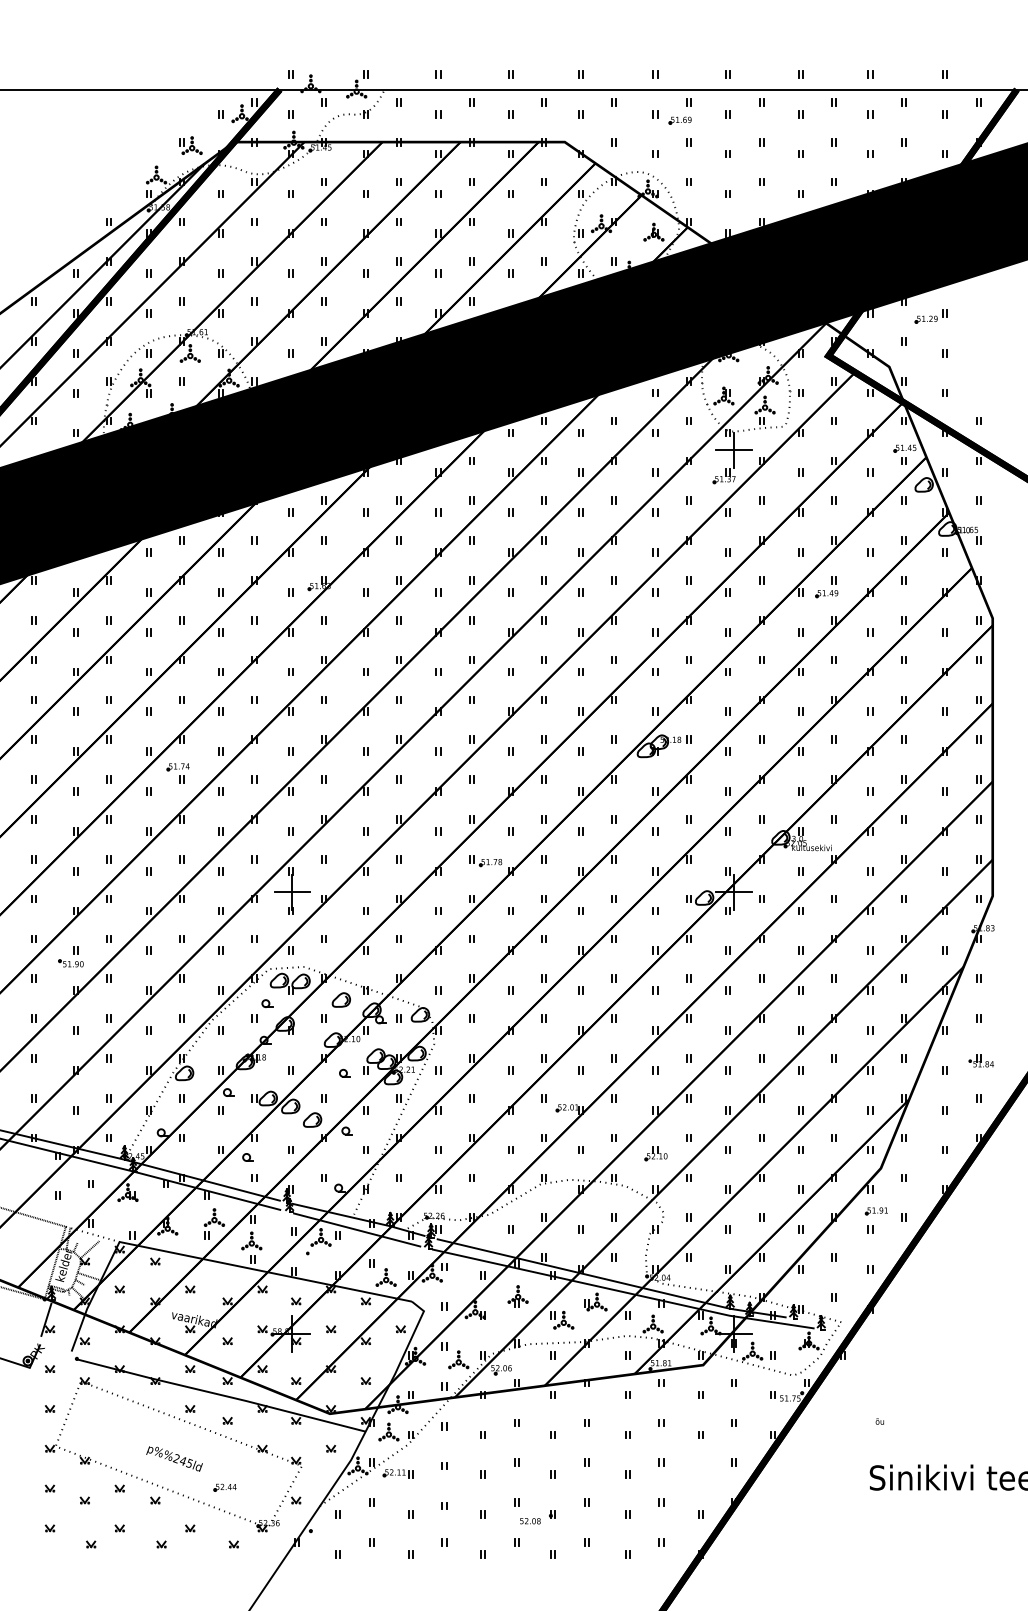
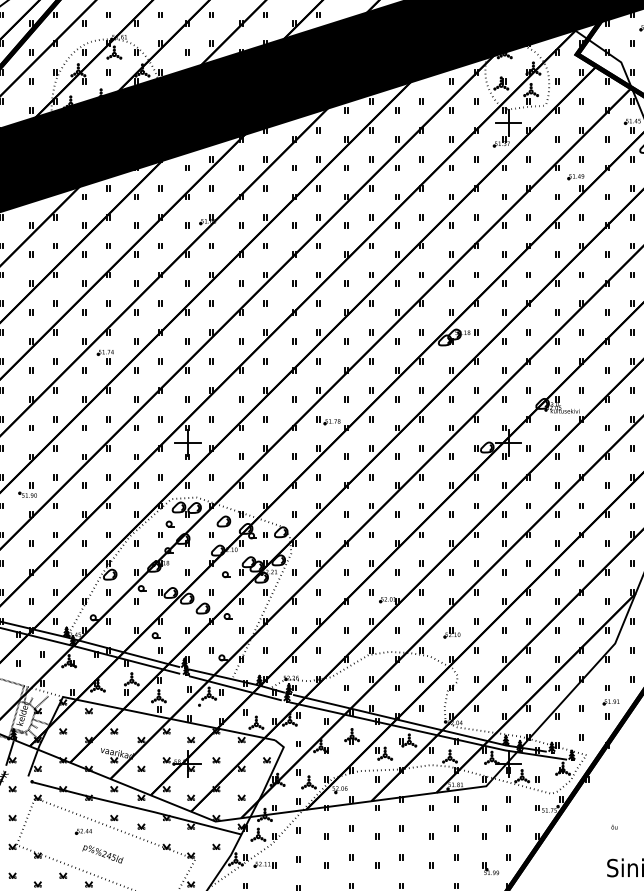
part: (826, 594) -> (575, 177), moved
part: (875, 1211) -> (610, 702), moved
part: (709, 1478) -> (490, 868), added
part: (224, 1487) -> (83, 831), moved

